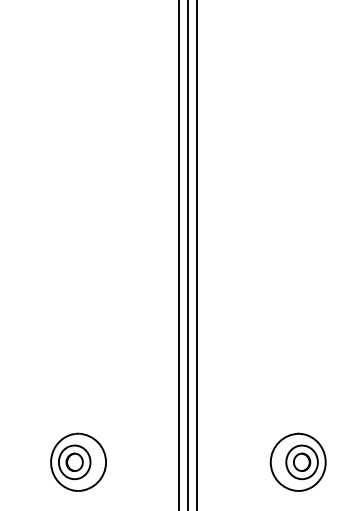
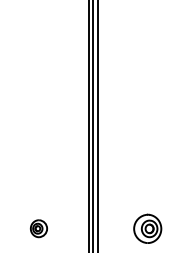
part: (77, 461) -> (38, 228), size x0.6

